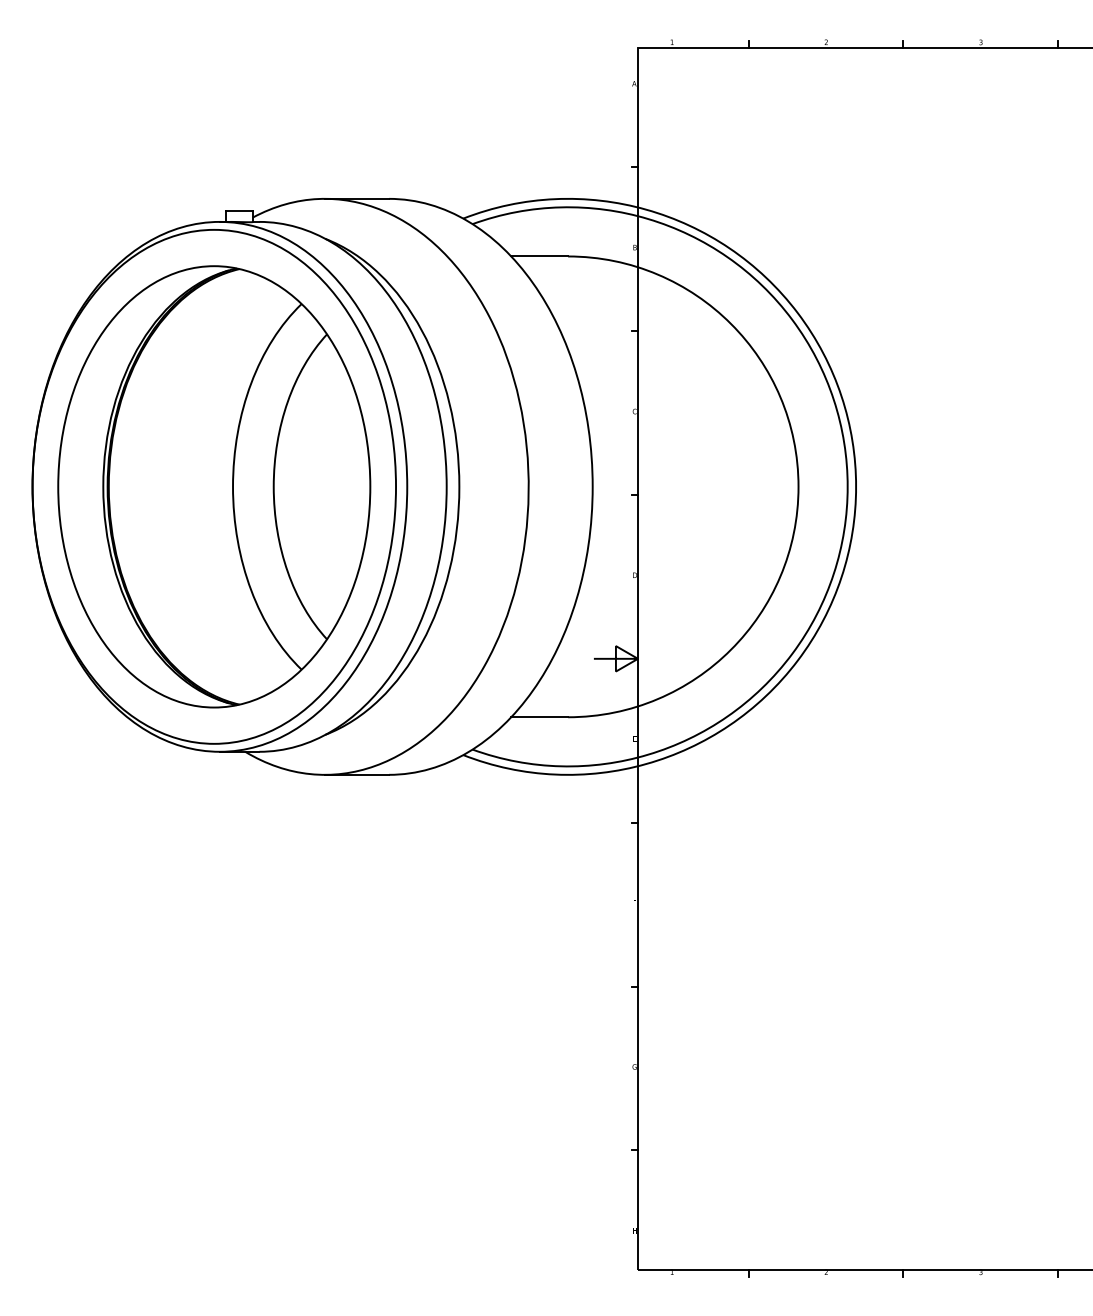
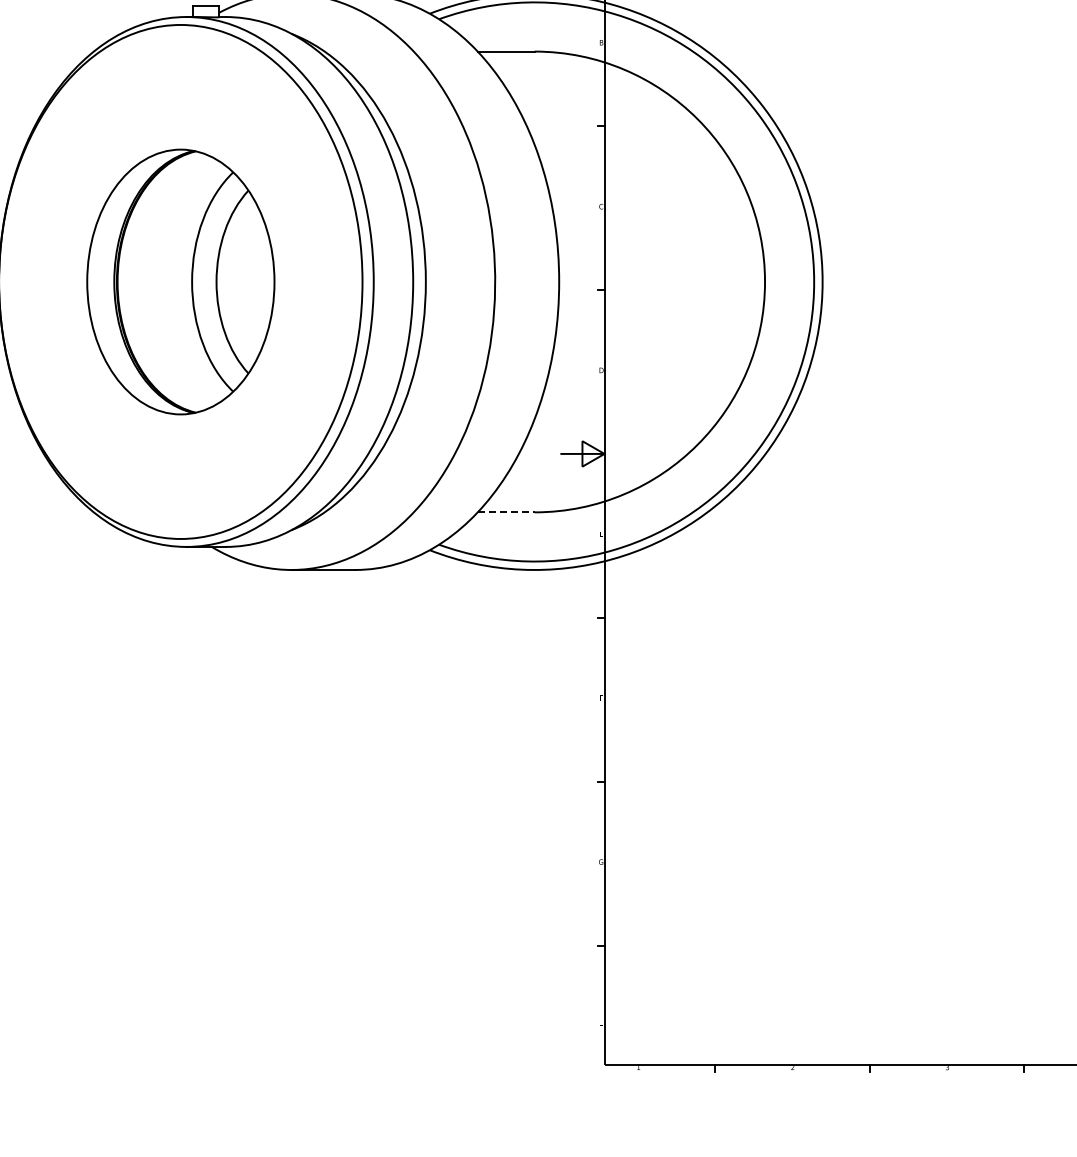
part: (214, 486) -> (181, 281), size x0.6
line: (540, 717) -> (507, 512), solid -> dashed

